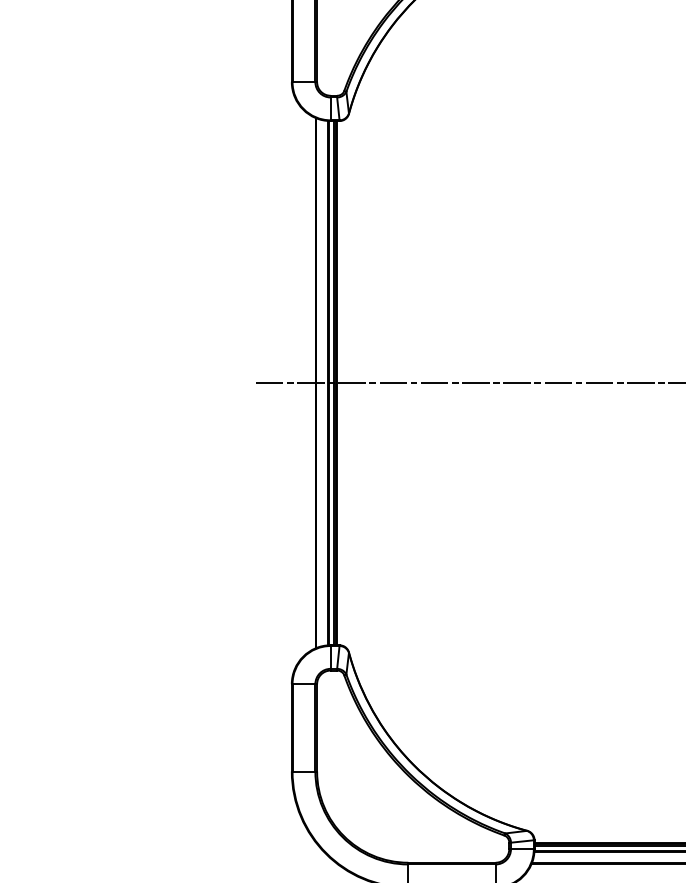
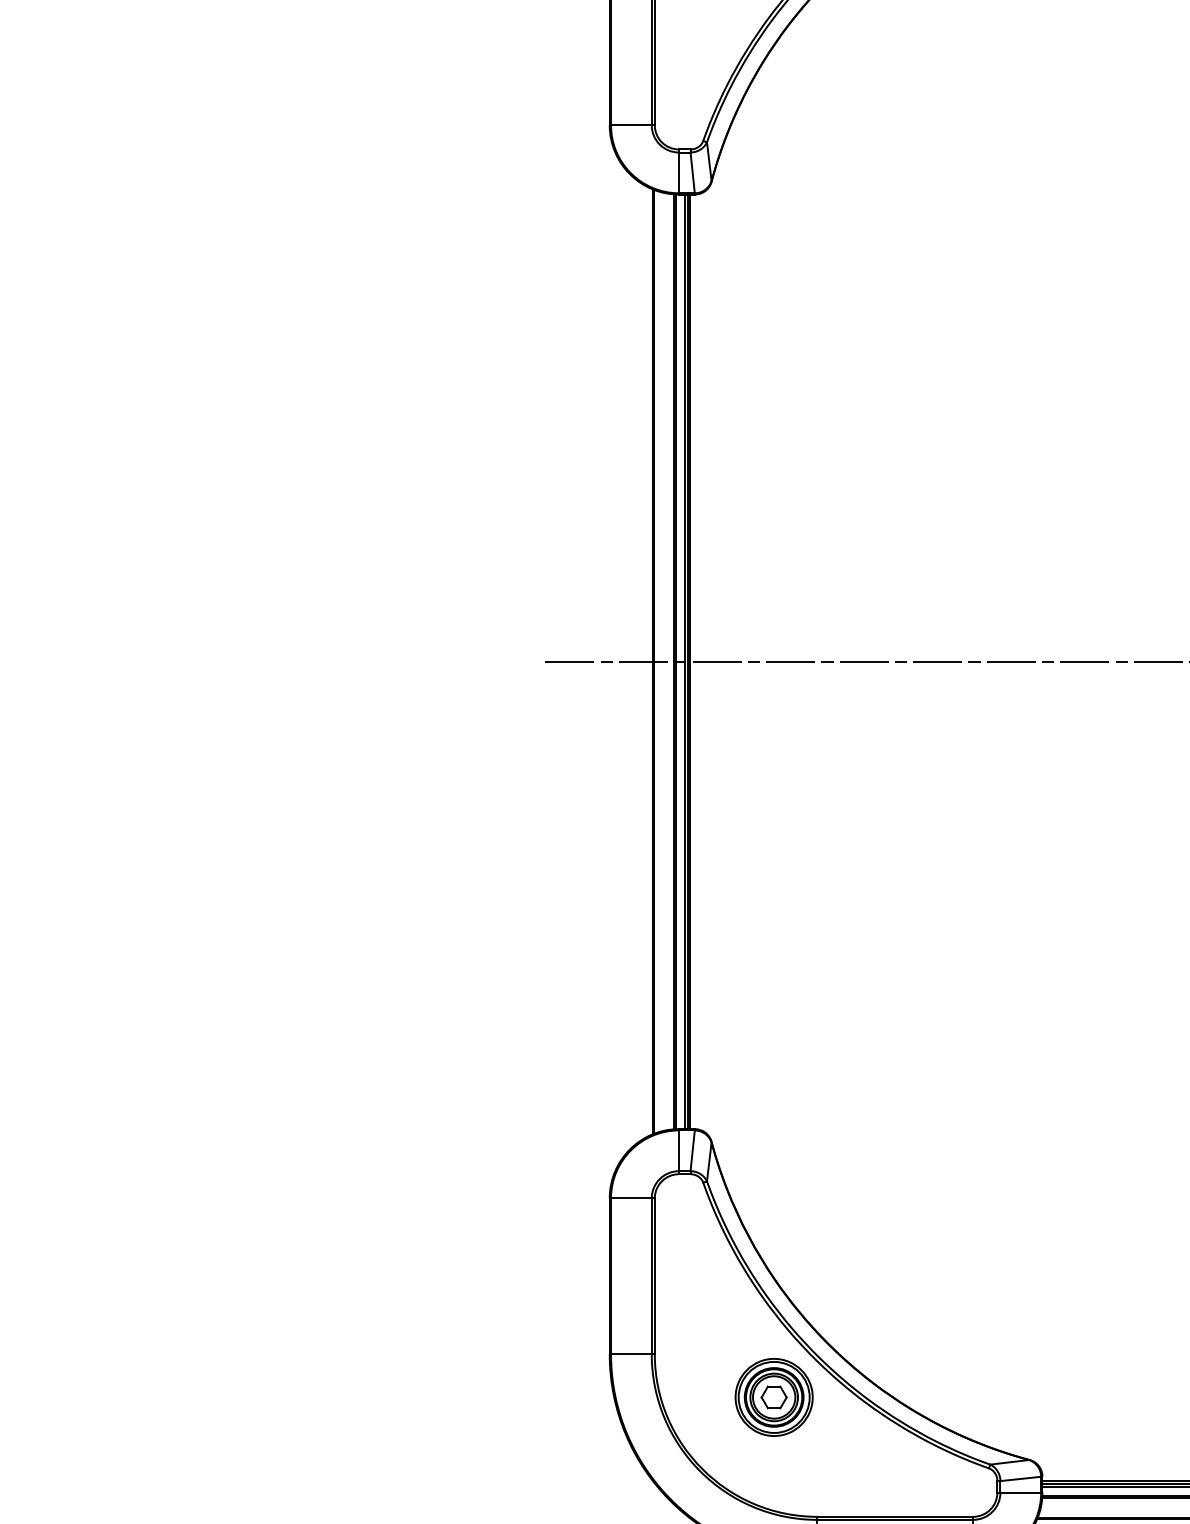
part: (383, 795) -> (773, 1396), added

